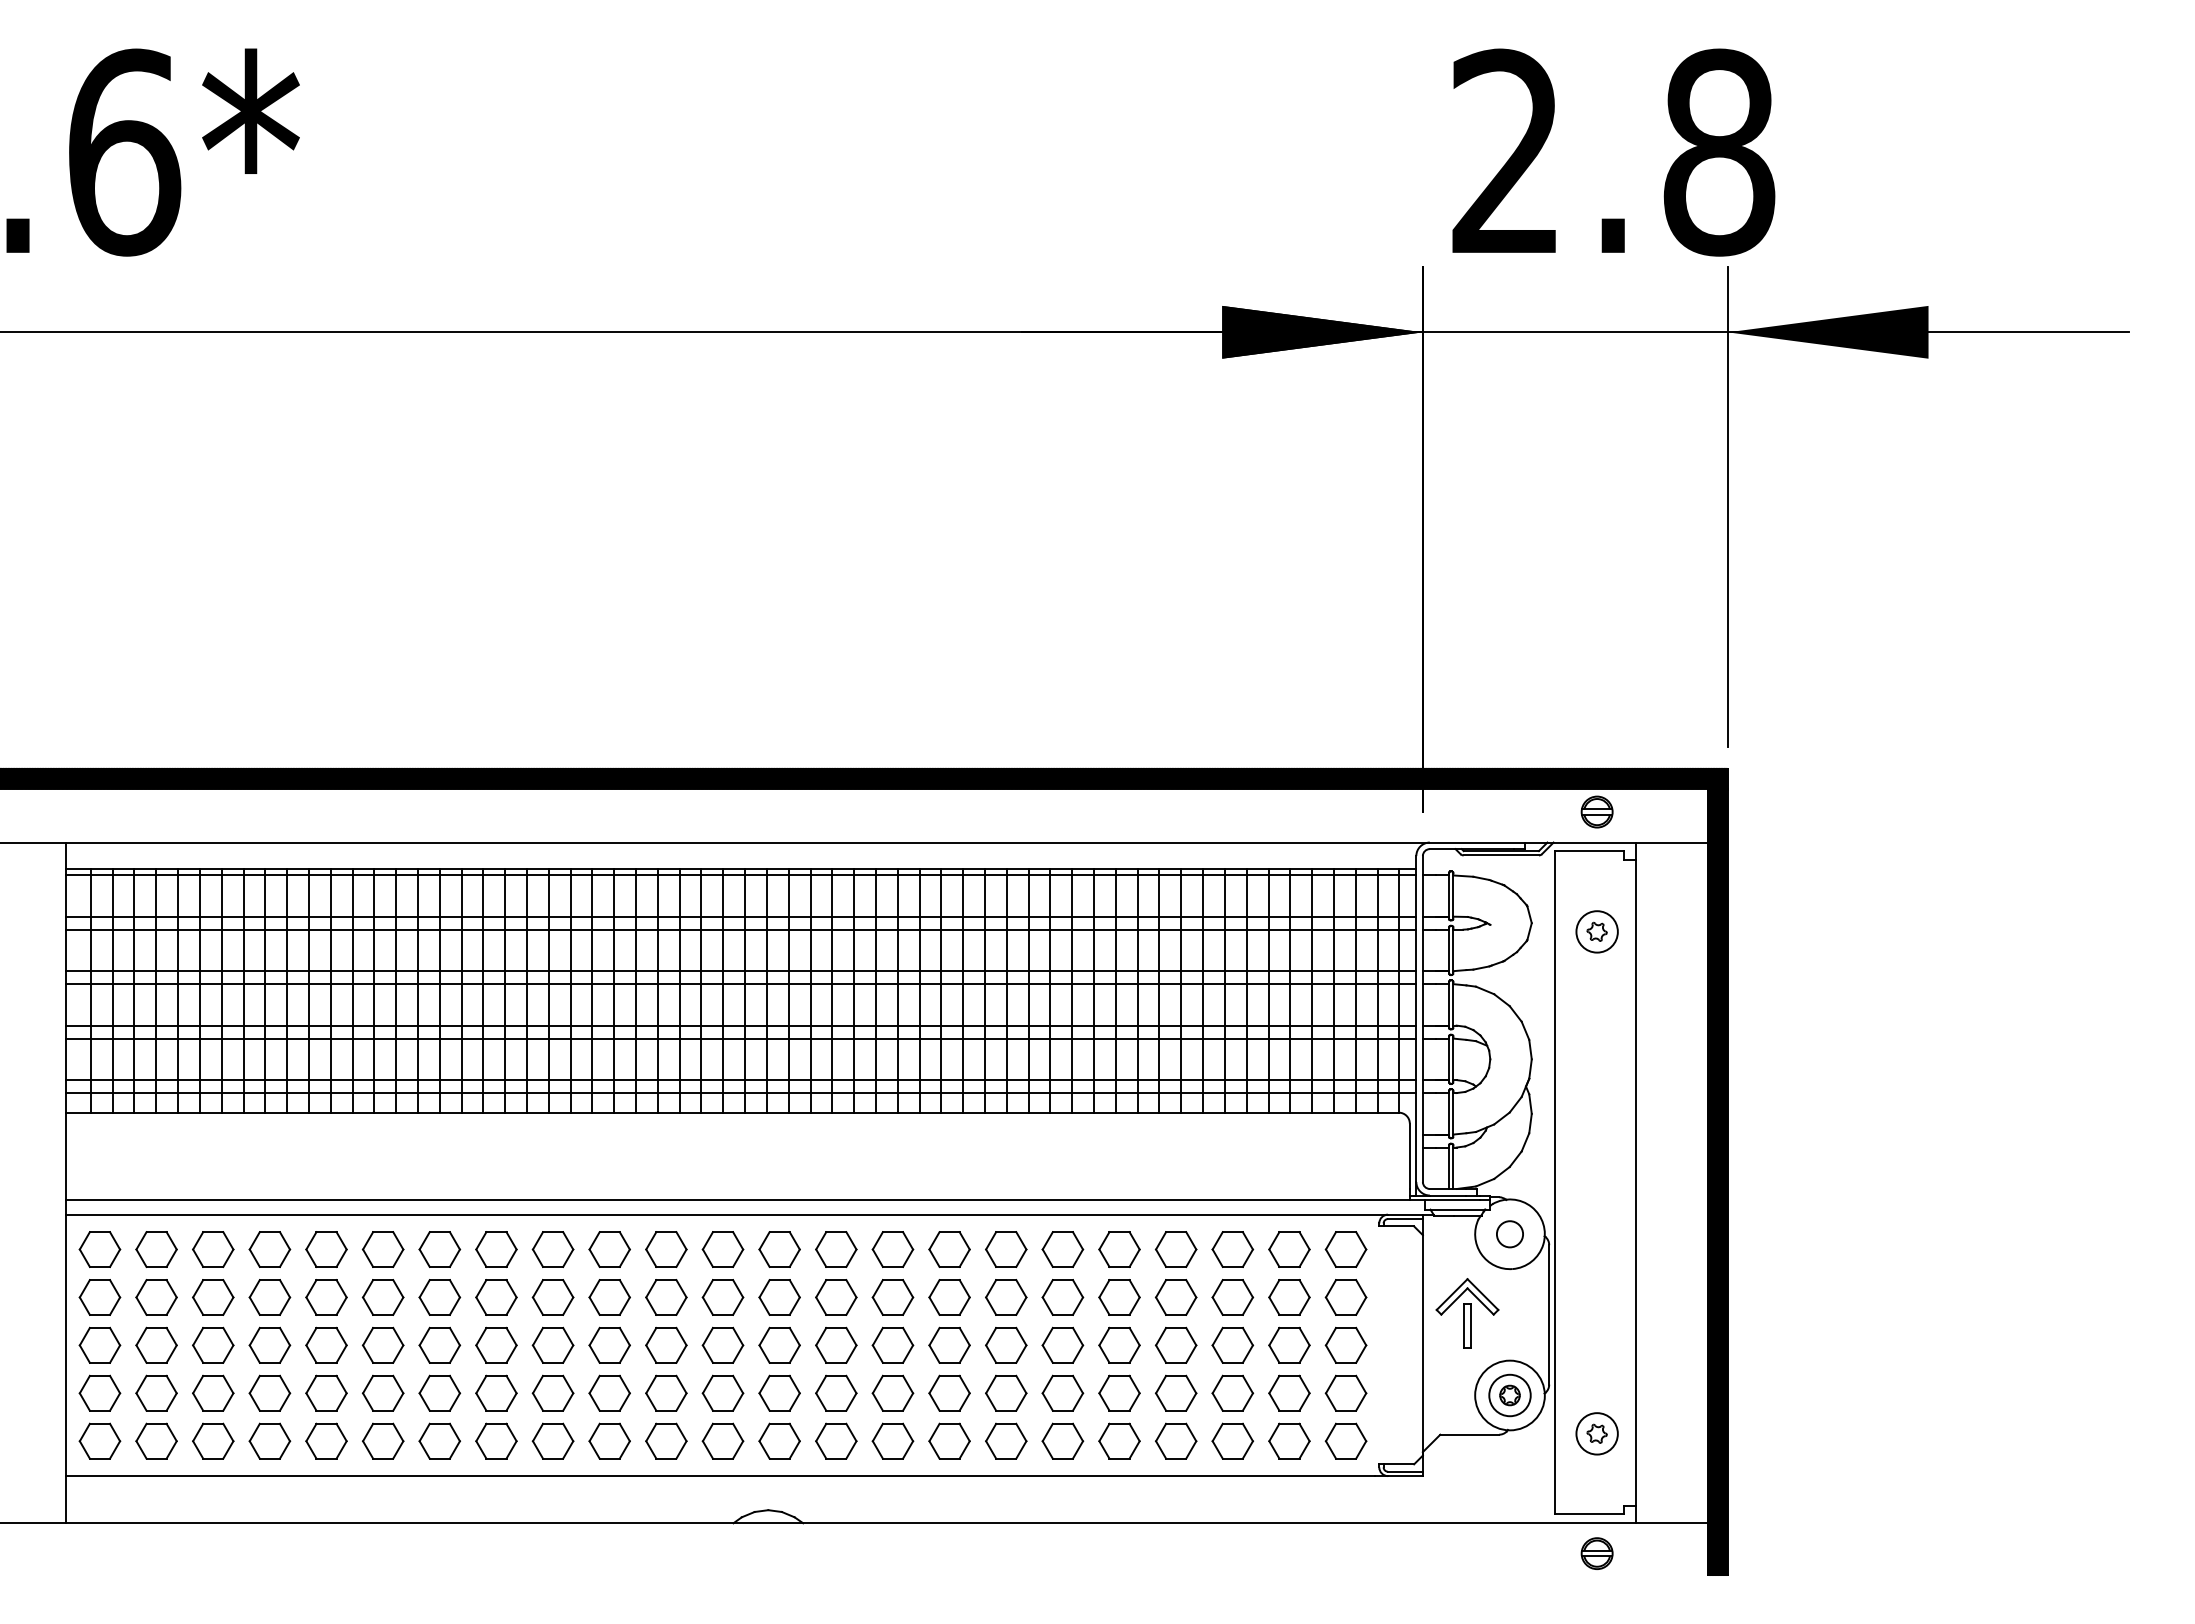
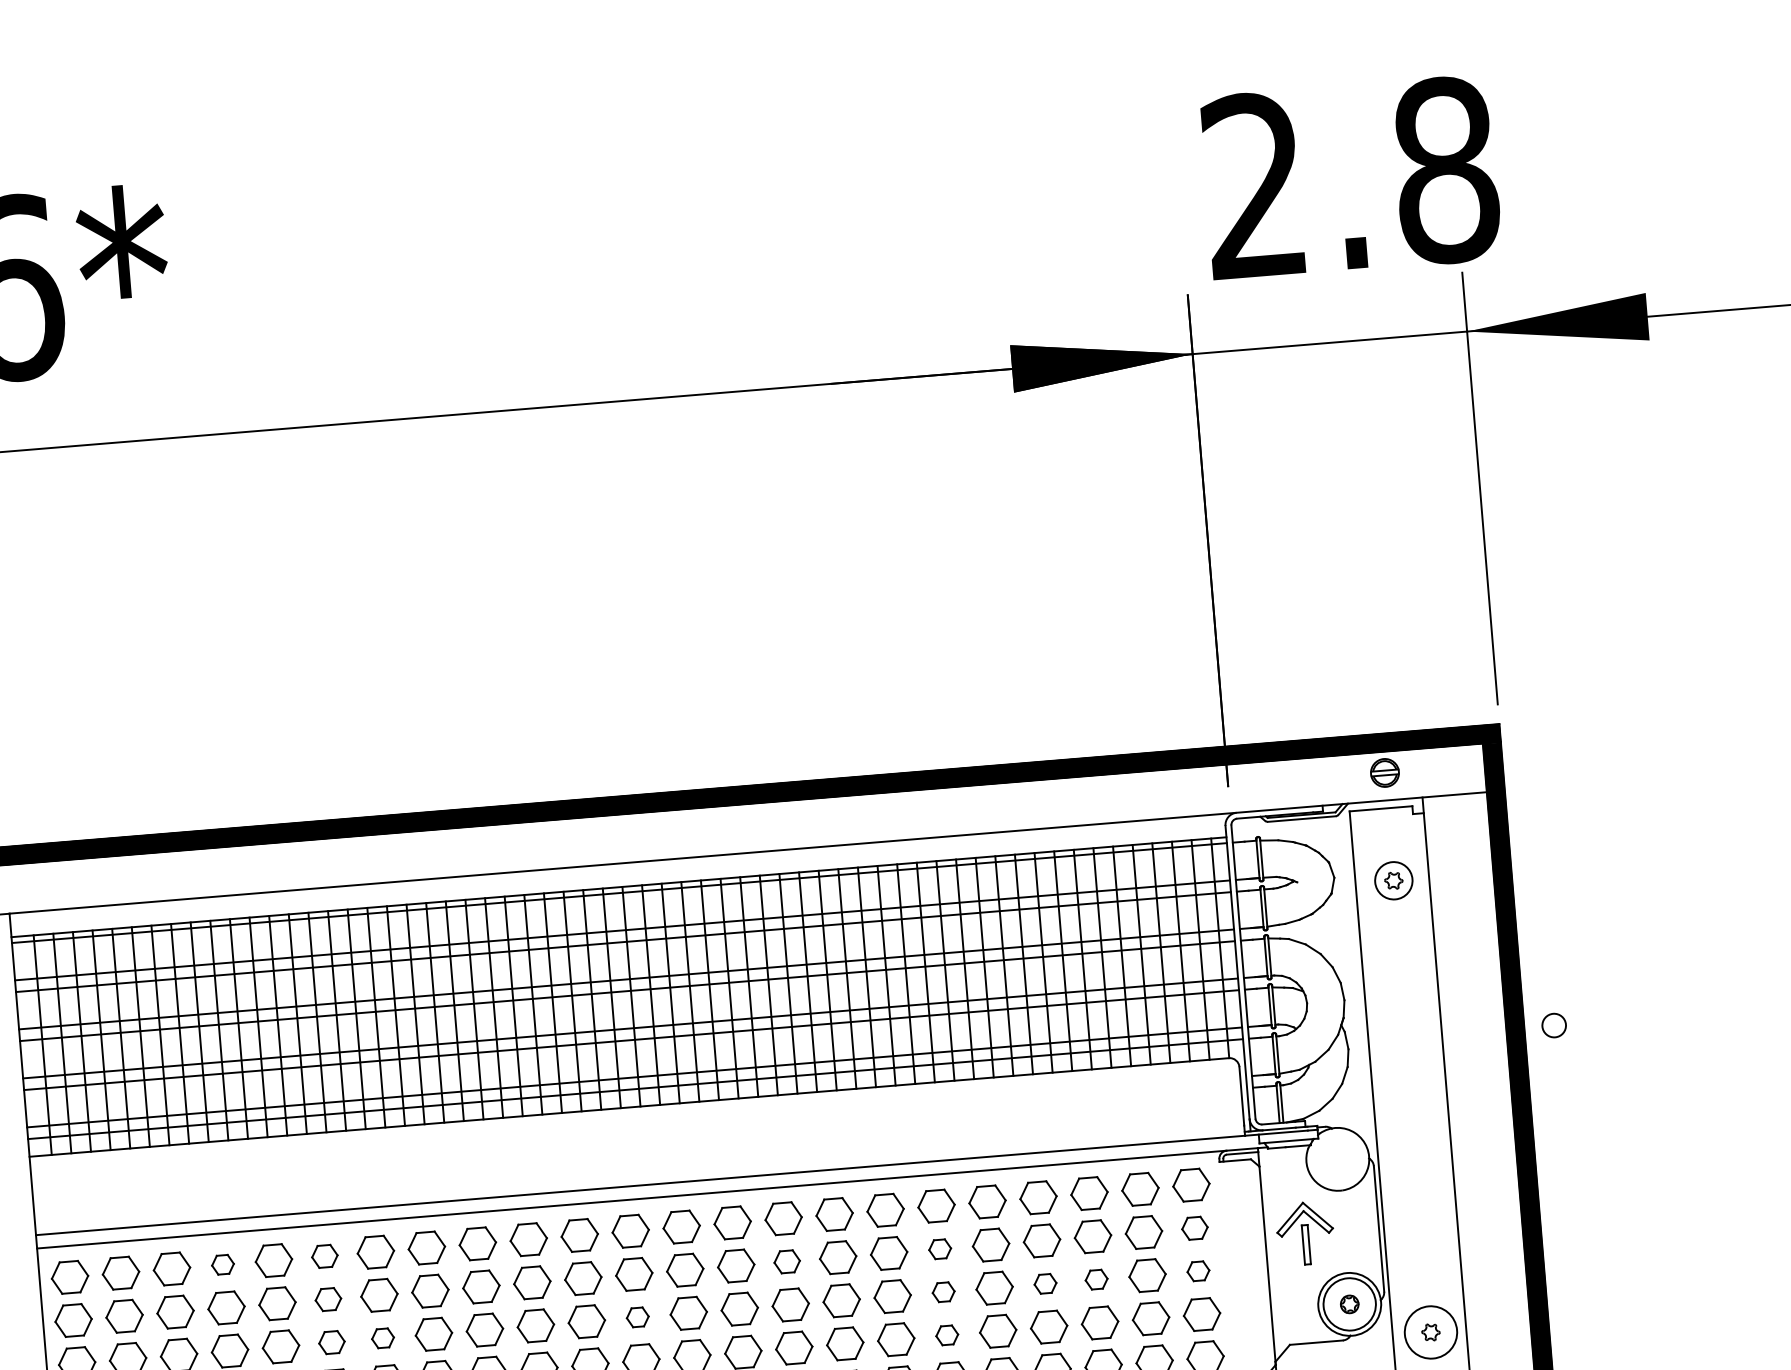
circle: (1509, 1234) -> (1553, 1025), moved
part: (269, 1249) -> (222, 1264), size x0.6
part: (382, 1249) -> (324, 1256), size x0.7
part: (382, 1297) -> (327, 1299), size x0.7
part: (892, 1297) -> (786, 1261), size x0.7
part: (1062, 1297) -> (939, 1249), size x0.6
part: (1345, 1297) -> (1194, 1228), size x0.7
part: (382, 1344) -> (331, 1341), size x0.7
part: (439, 1344) -> (382, 1337), size x0.6
part: (722, 1344) -> (637, 1316), size x0.6
part: (1062, 1344) -> (943, 1291), size x0.6
part: (1175, 1344) -> (1044, 1283), size x0.6
part: (1232, 1344) -> (1096, 1279), size x0.6
part: (1345, 1344) -> (1197, 1270), size x0.6
part: (1062, 1392) -> (946, 1334), size x0.6
circle: (1509, 1395) -> (1349, 1304), size x1.4
circle: (1596, 1433) -> (1430, 1332), size x1.4

